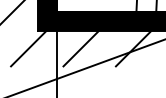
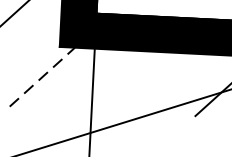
line: (28, 48) -> (42, 76), solid -> dashed
line: (80, 48) -> (134, 81), removed

